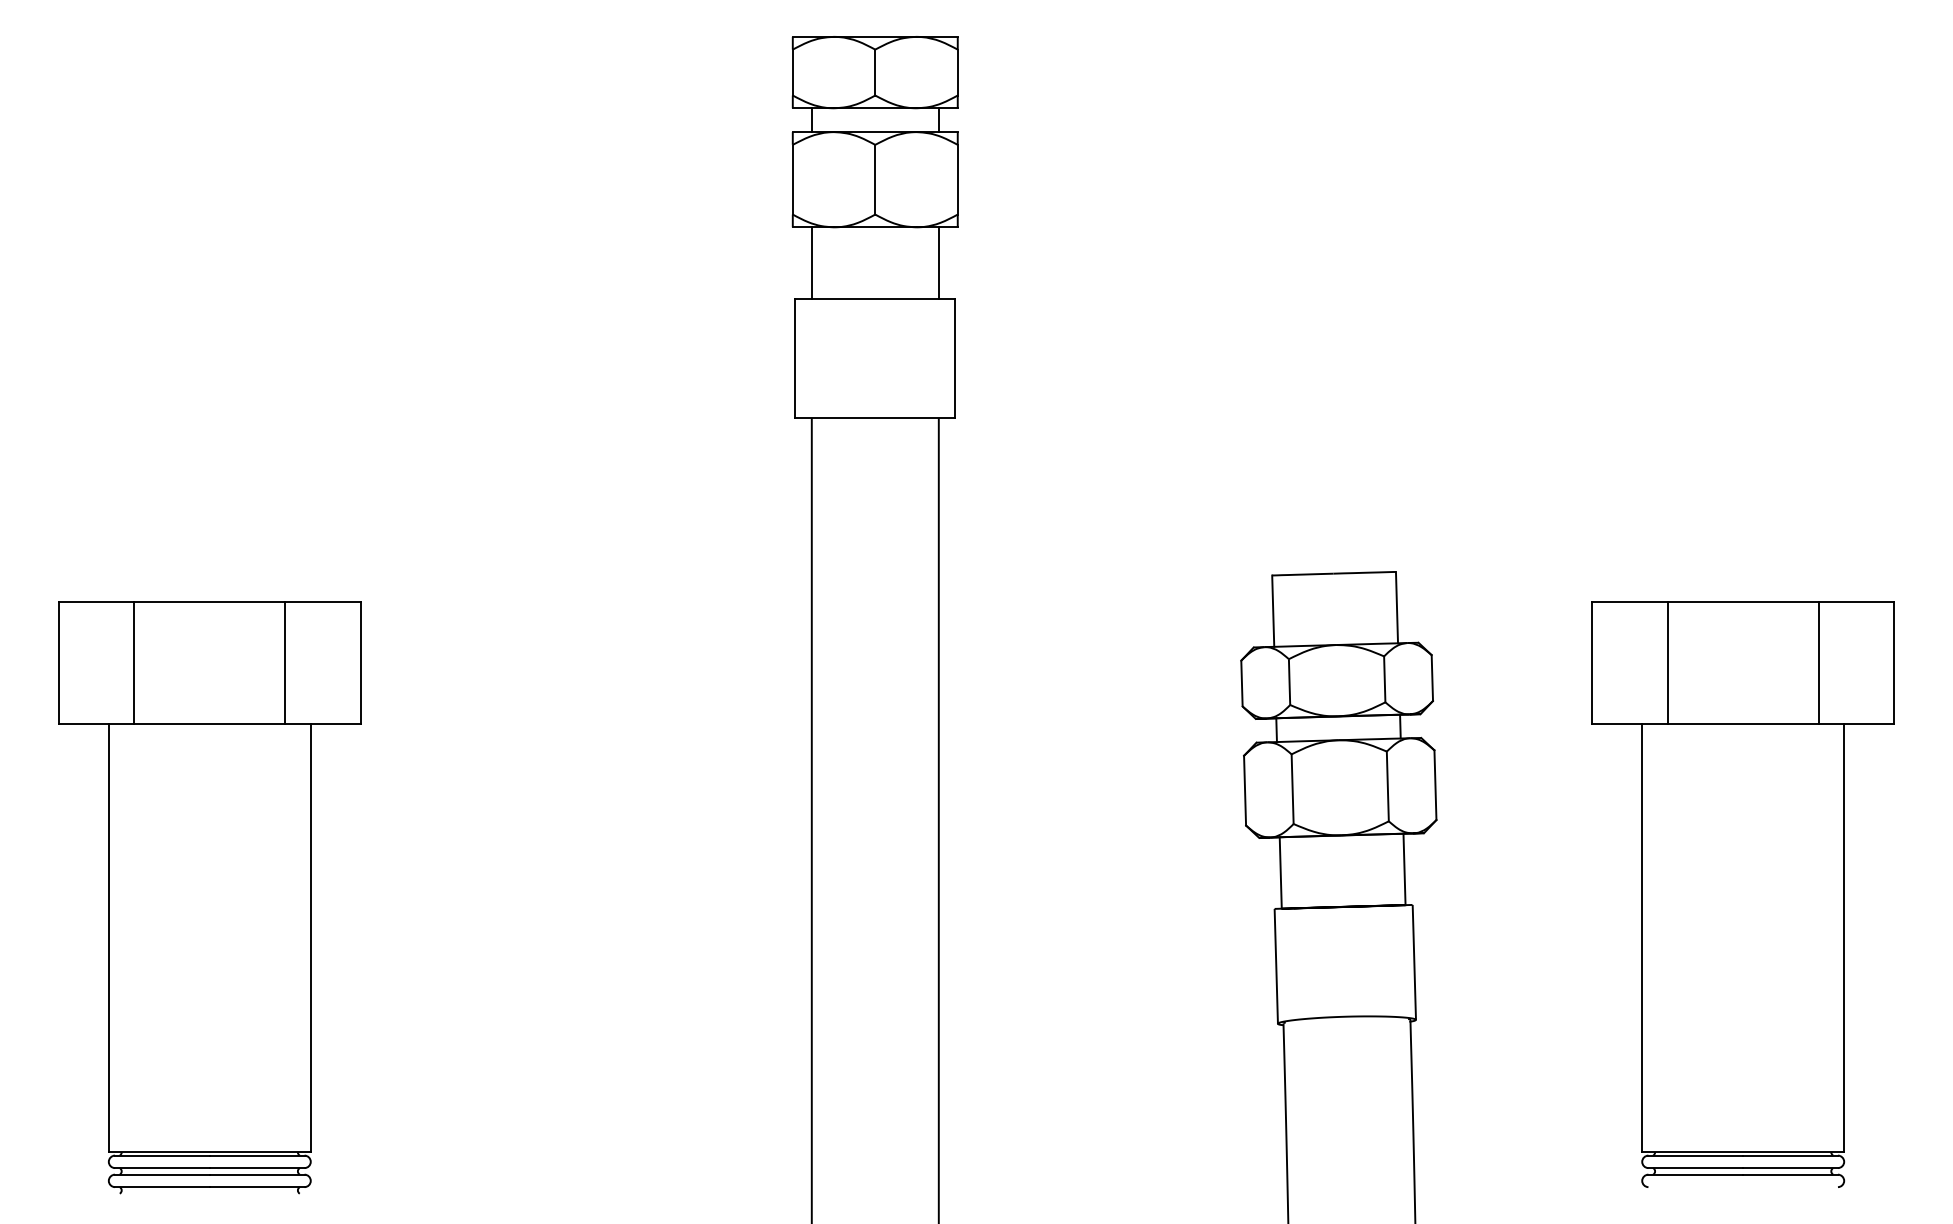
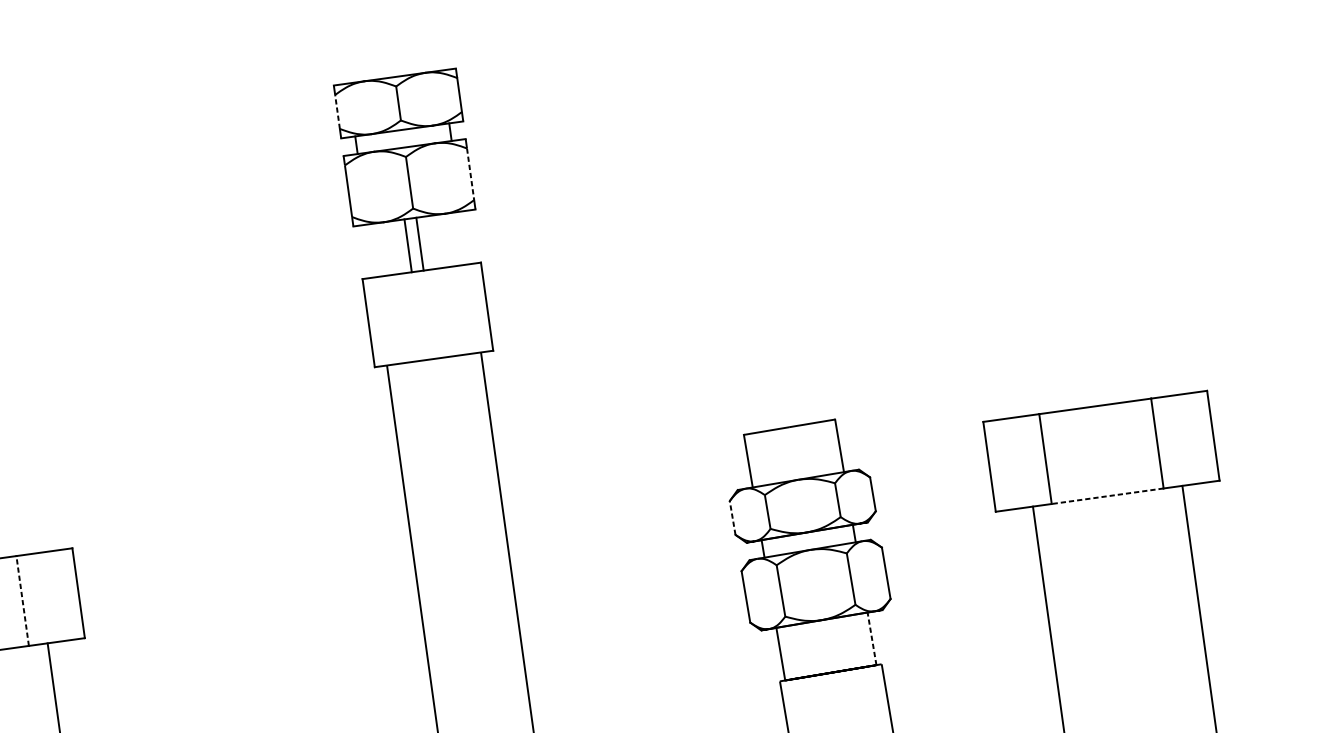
line: (792, 72) -> (337, 111), solid -> dashed
line: (957, 179) -> (470, 174), solid -> dashed
line: (811, 262) -> (407, 245), moved
line: (938, 262) -> (419, 243), moved
line: (285, 663) -> (22, 601), solid -> dashed
line: (1241, 683) -> (732, 517), solid -> dashed
line: (1743, 723) -> (1107, 496), solid -> dashed
line: (1404, 869) -> (872, 638), solid -> dashed

